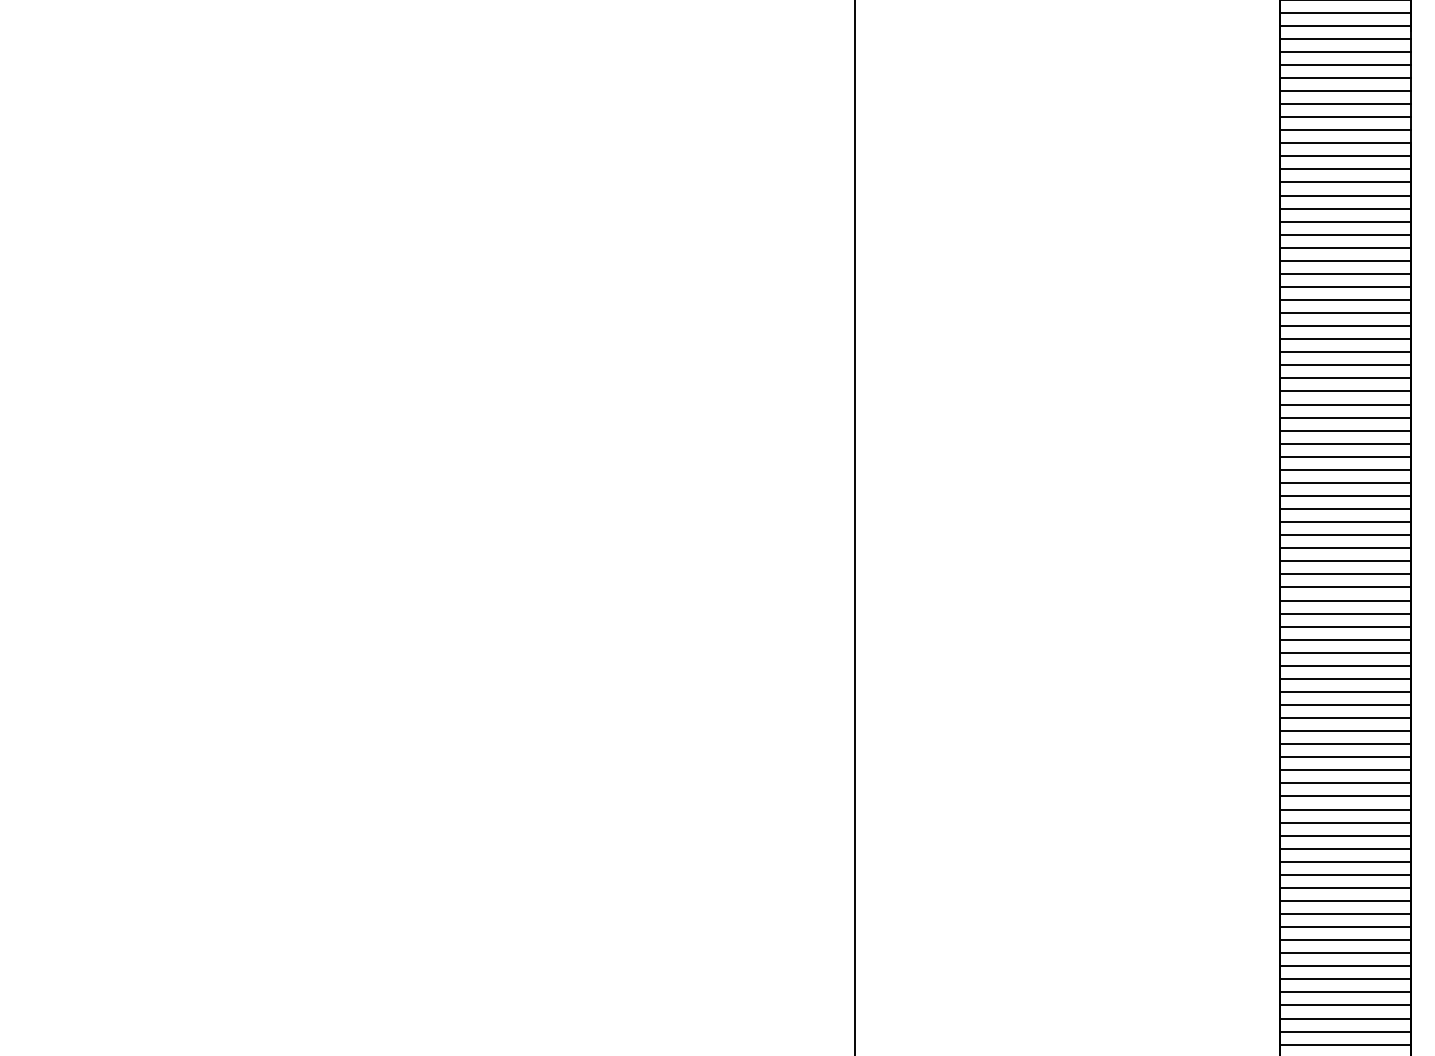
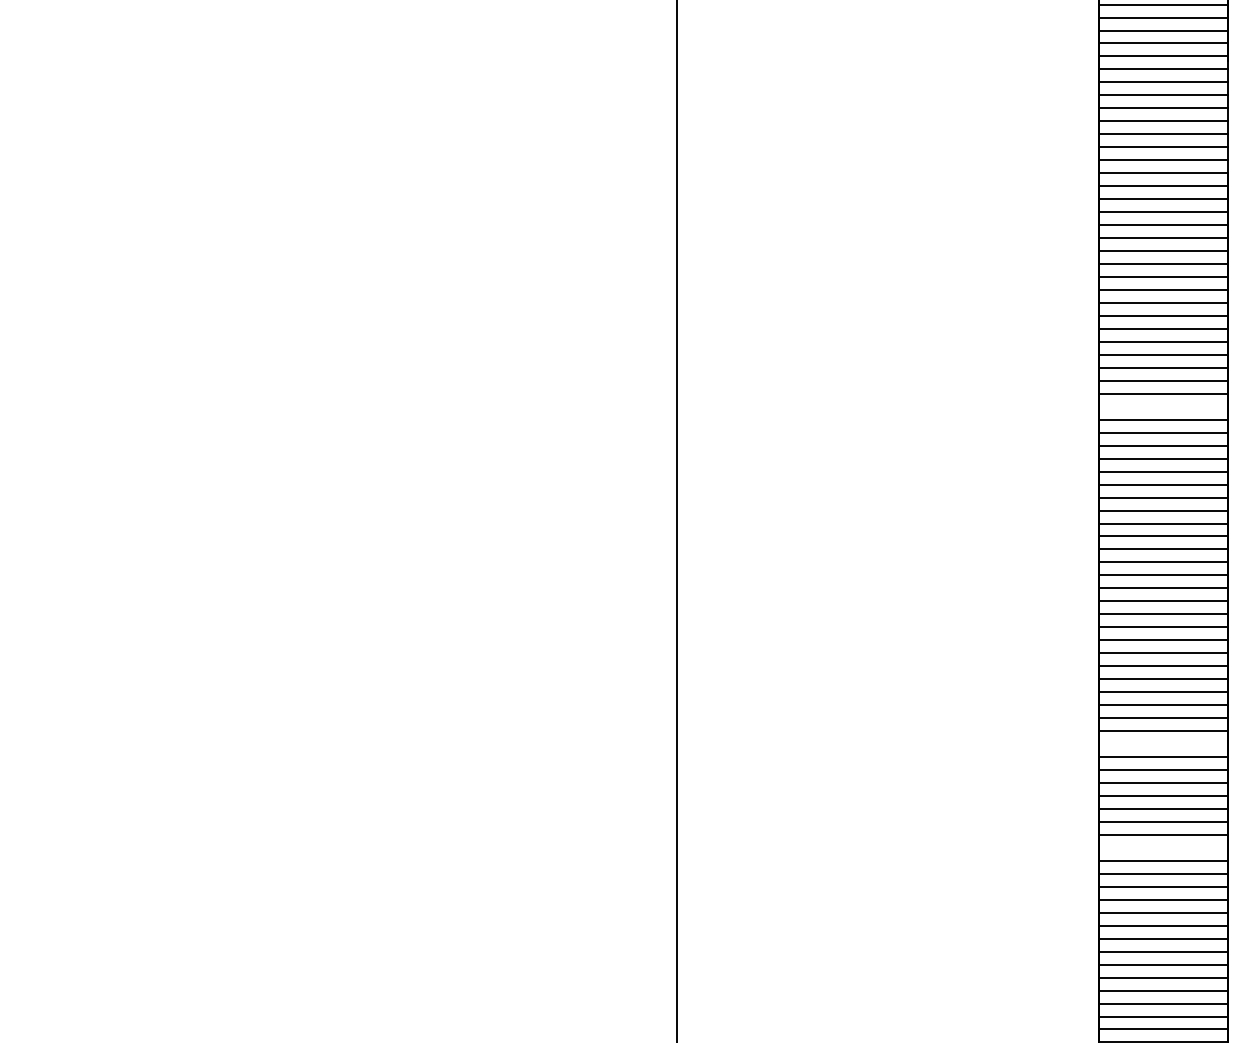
line: (1344, 378) -> (1162, 406), removed
line: (1344, 718) -> (1162, 744), removed
line: (1344, 822) -> (1162, 847), removed

